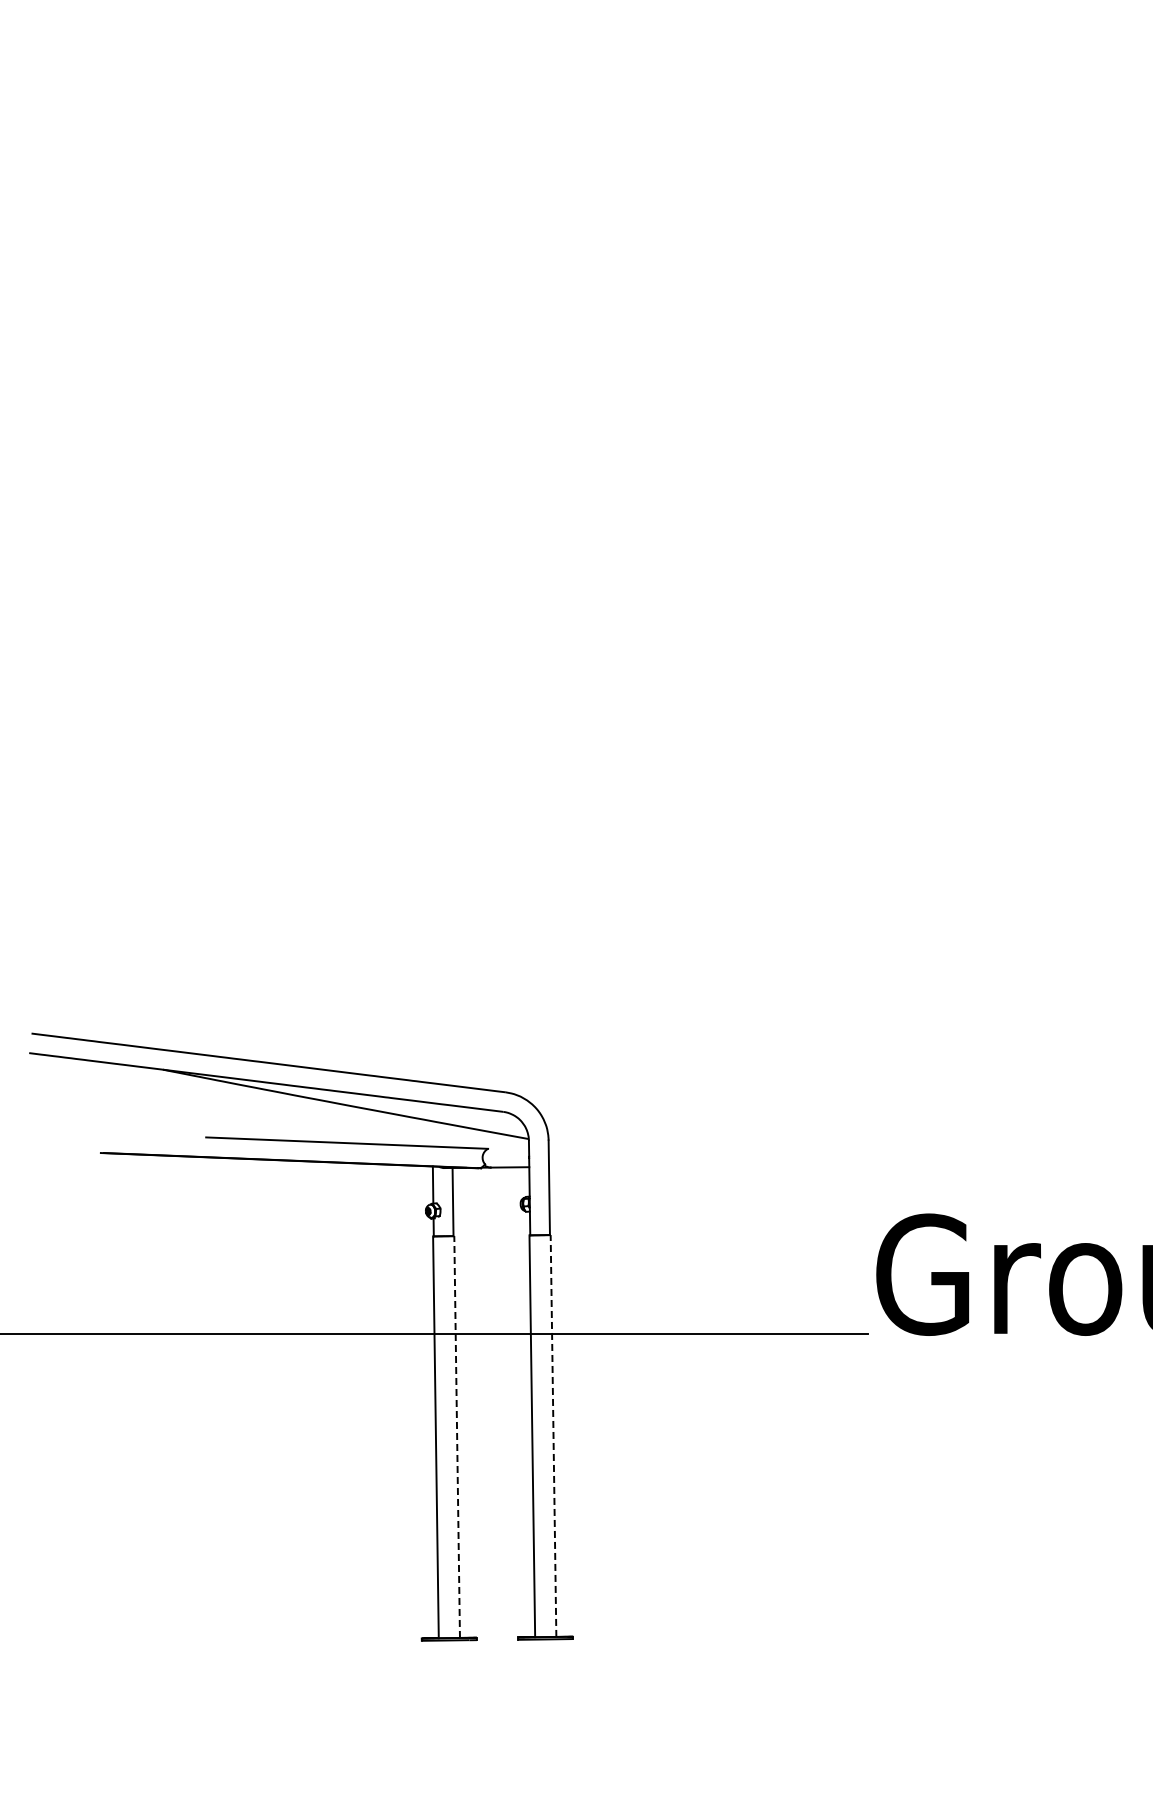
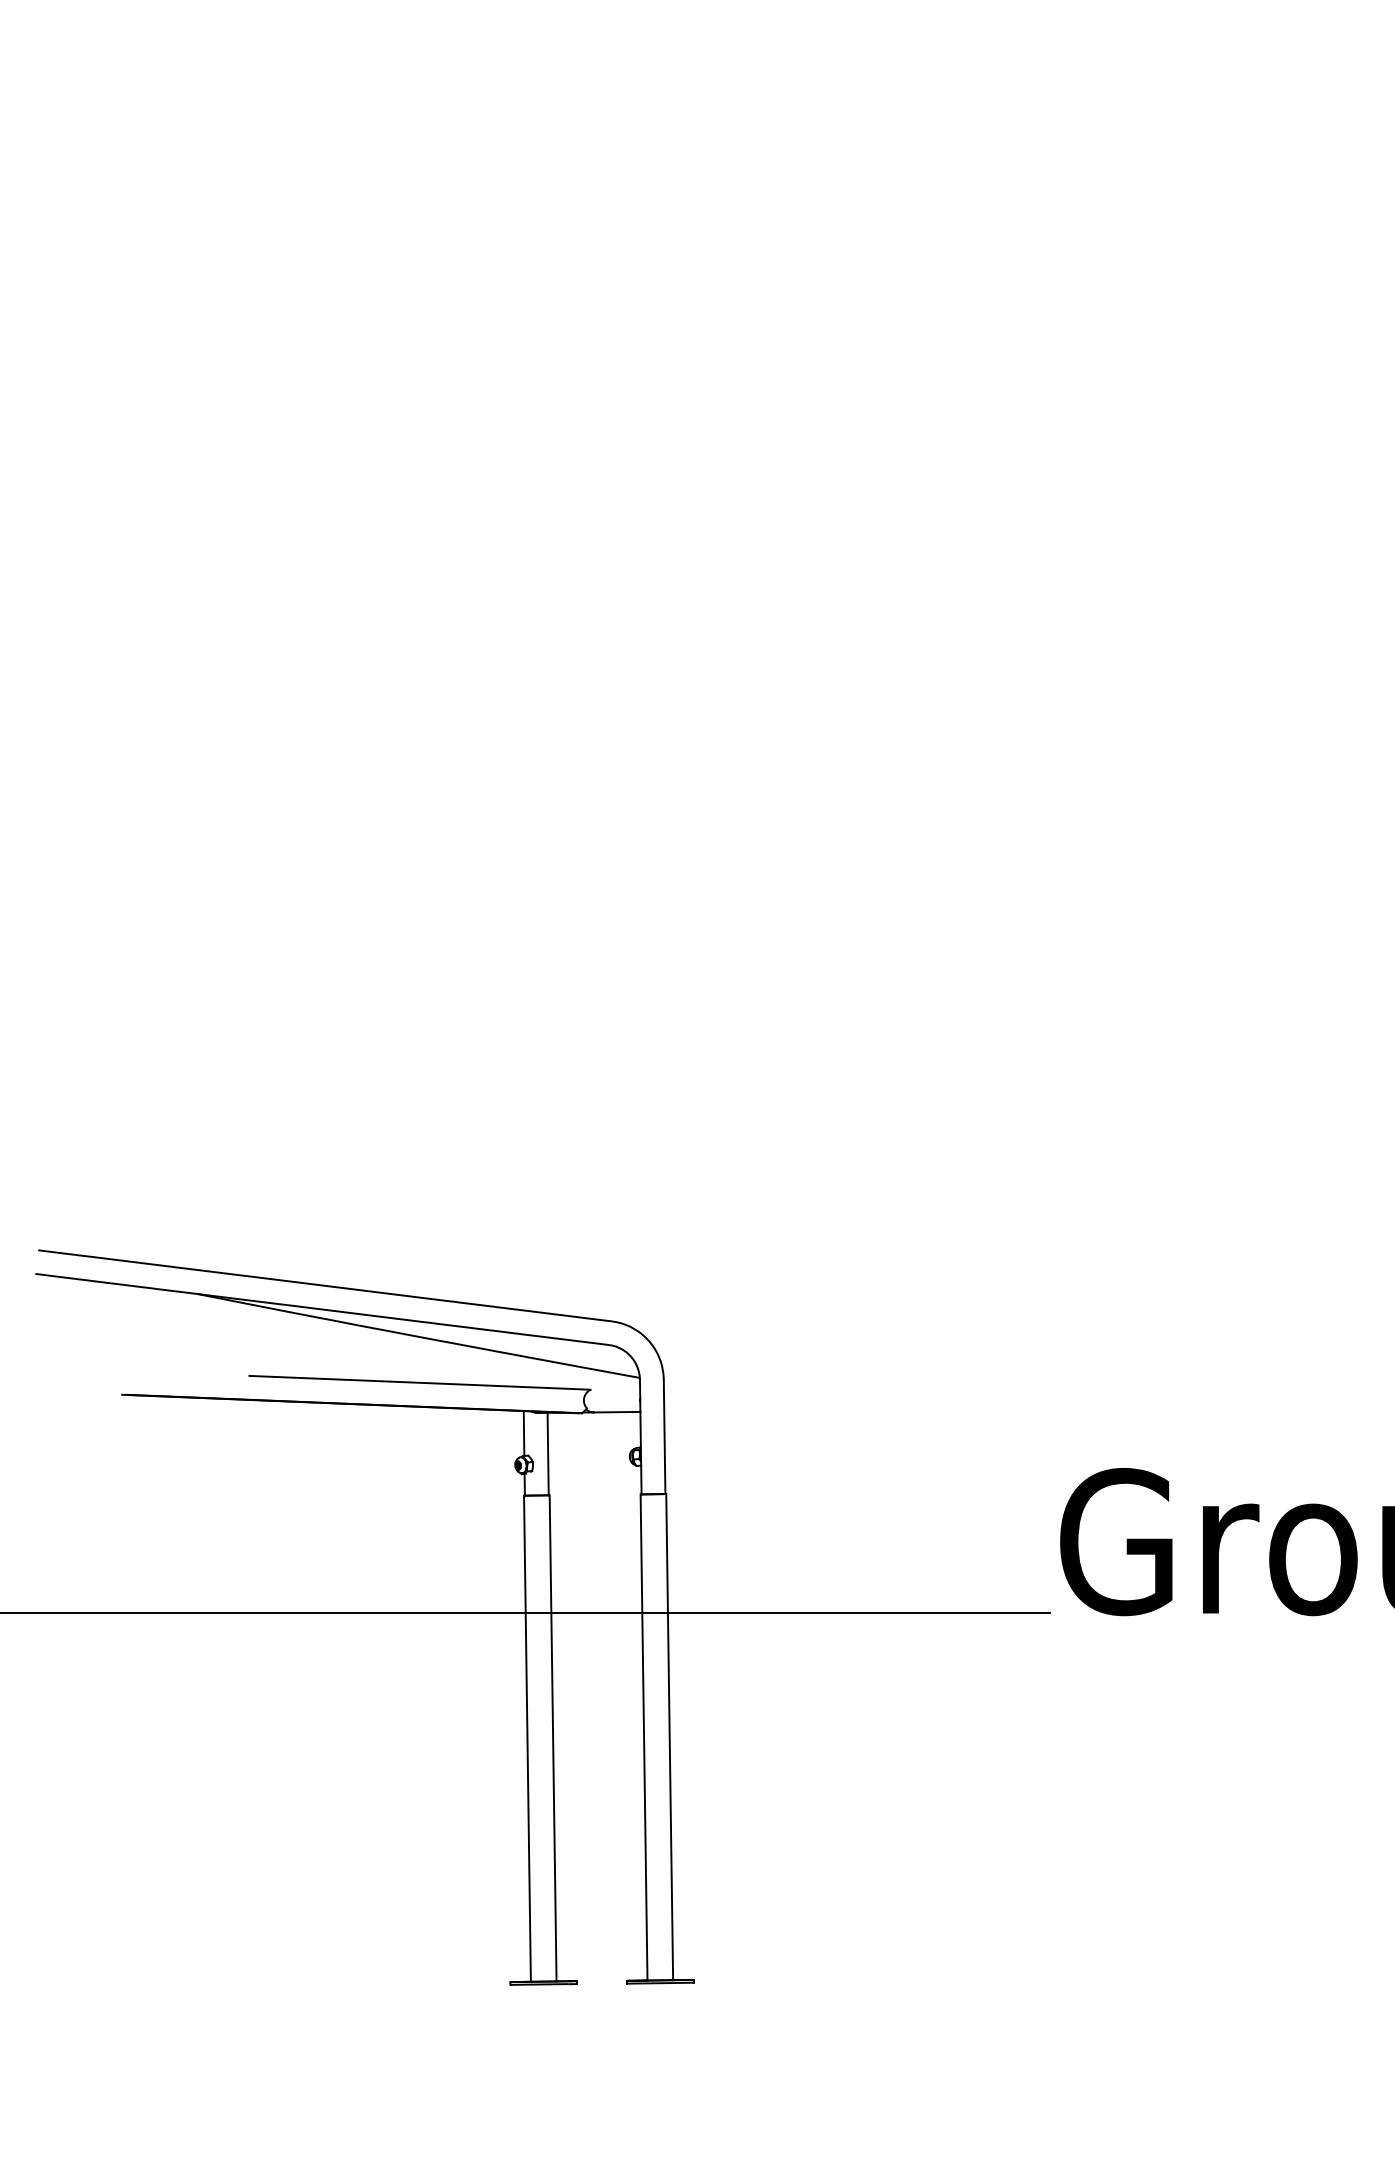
line: (553, 1436) -> (669, 1737), dashed -> solid
line: (457, 1437) -> (553, 1738), dashed -> solid

